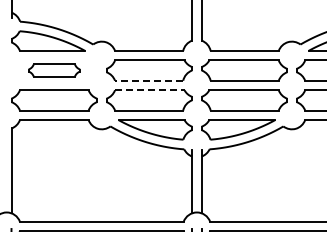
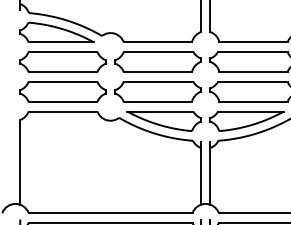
part: (54, 70) -> (63, 61), size x1.67
line: (148, 80) -> (157, 71), dashed -> solid
line: (149, 90) -> (158, 81), dashed -> solid

